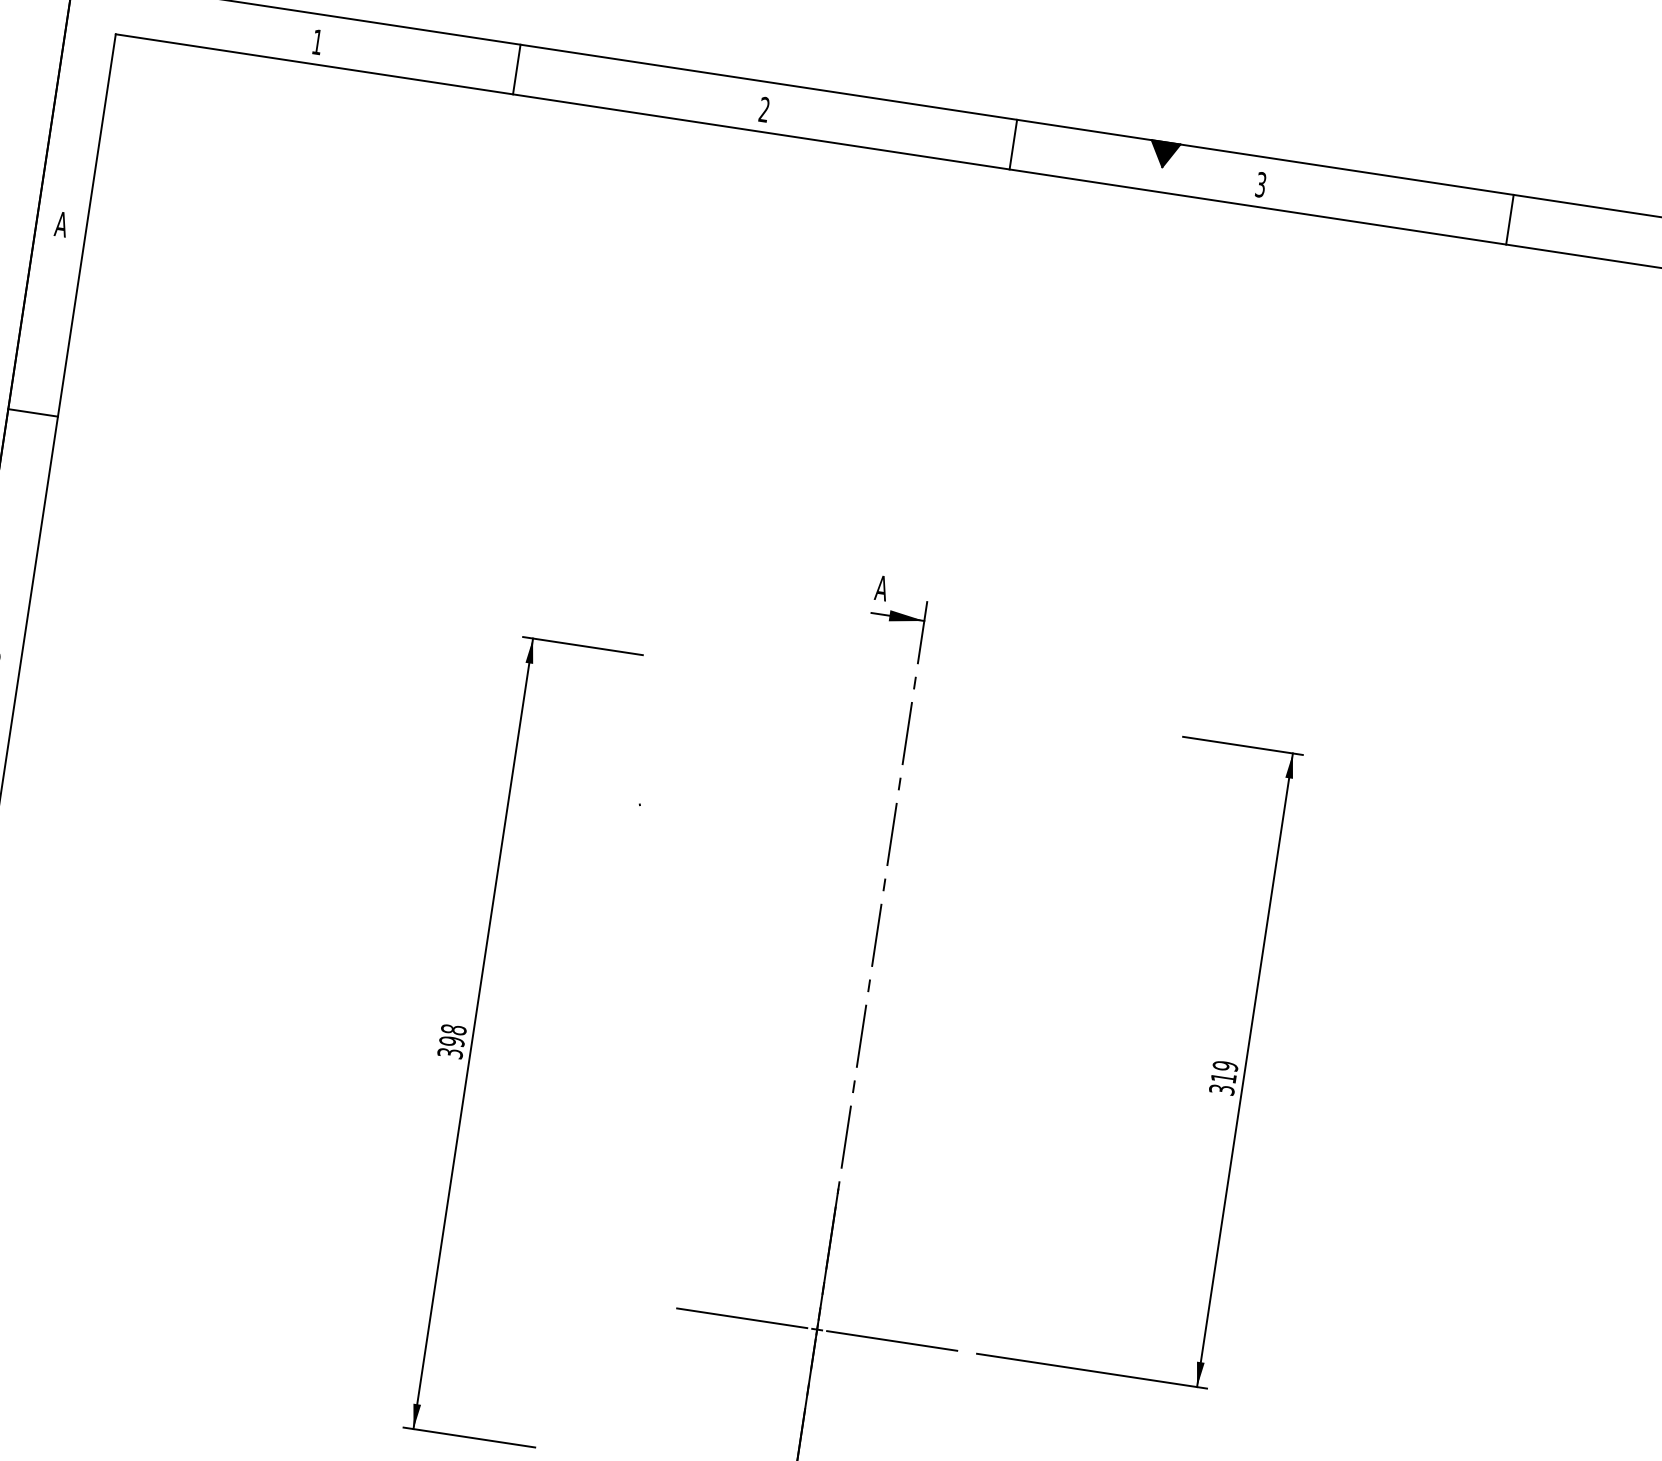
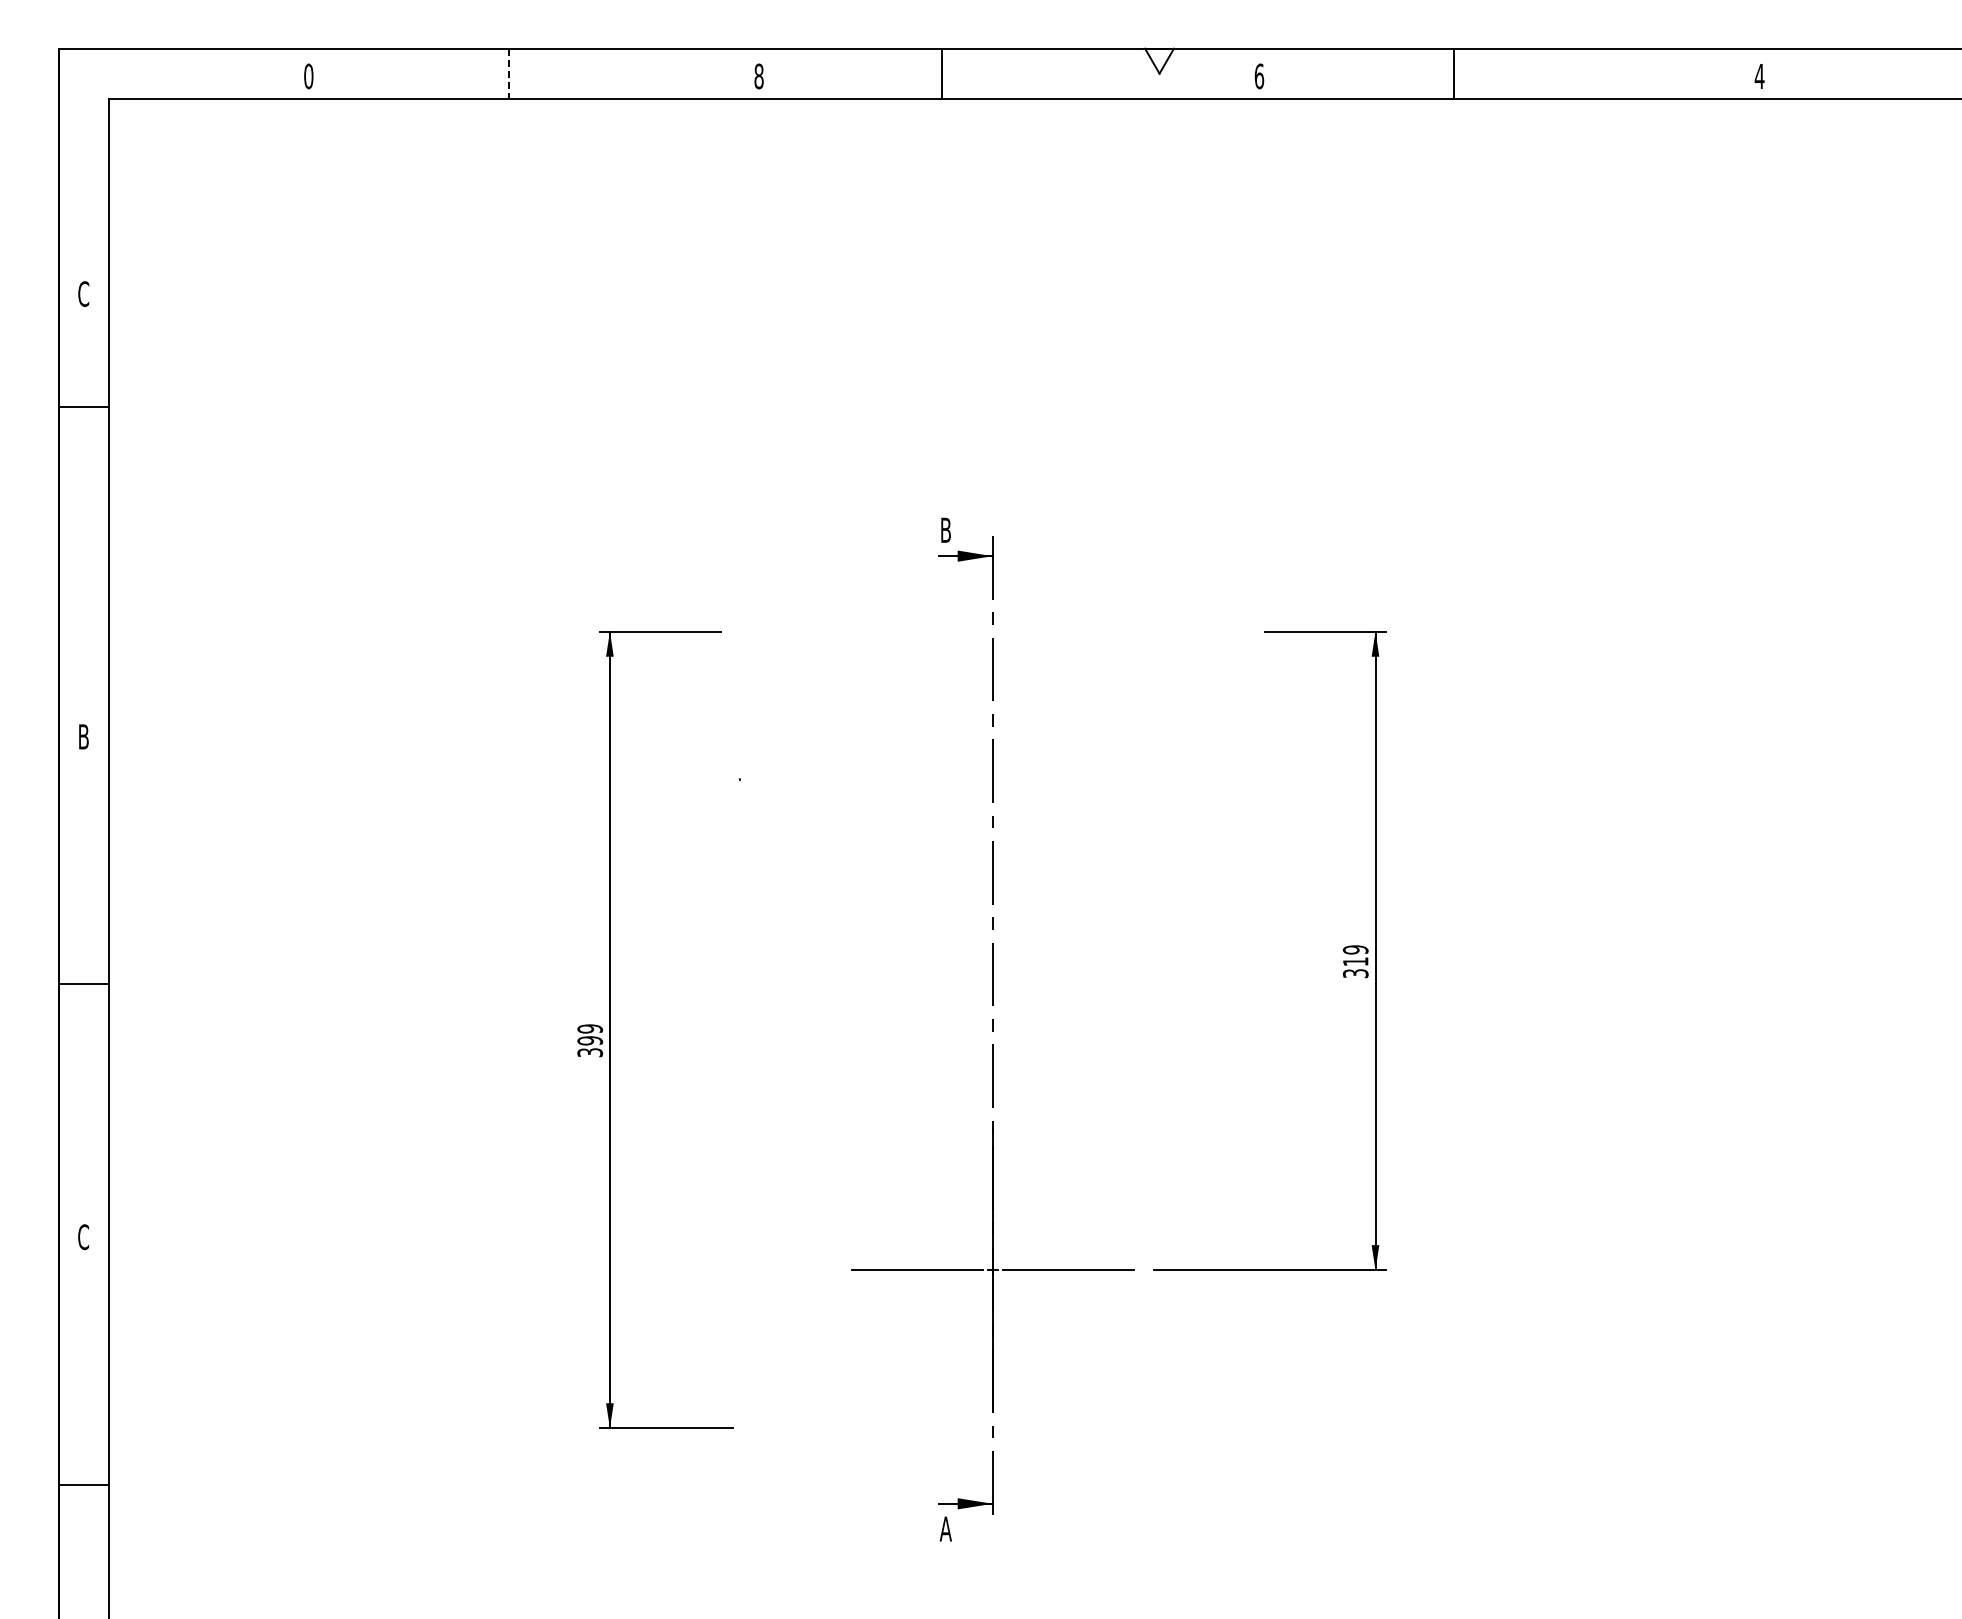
text: (317, 42) -> (308, 76), 1 -> 0
line: (517, 70) -> (509, 74), solid -> dashed
text: (763, 109) -> (758, 76), 2 -> 8
line: (1013, 144) -> (942, 73), moved
fill: (1164, 154) -> (1159, 60), removed
text: (1261, 184) -> (1259, 76), 3 -> 6
line: (1509, 219) -> (1453, 73), moved
text: (61, 223) -> (83, 293), A -> C
line: (32, 412) -> (83, 406), moved
text: (881, 587) -> (945, 529), A -> B
text: (454, 1029) -> (590, 1028), 398 -> 399

